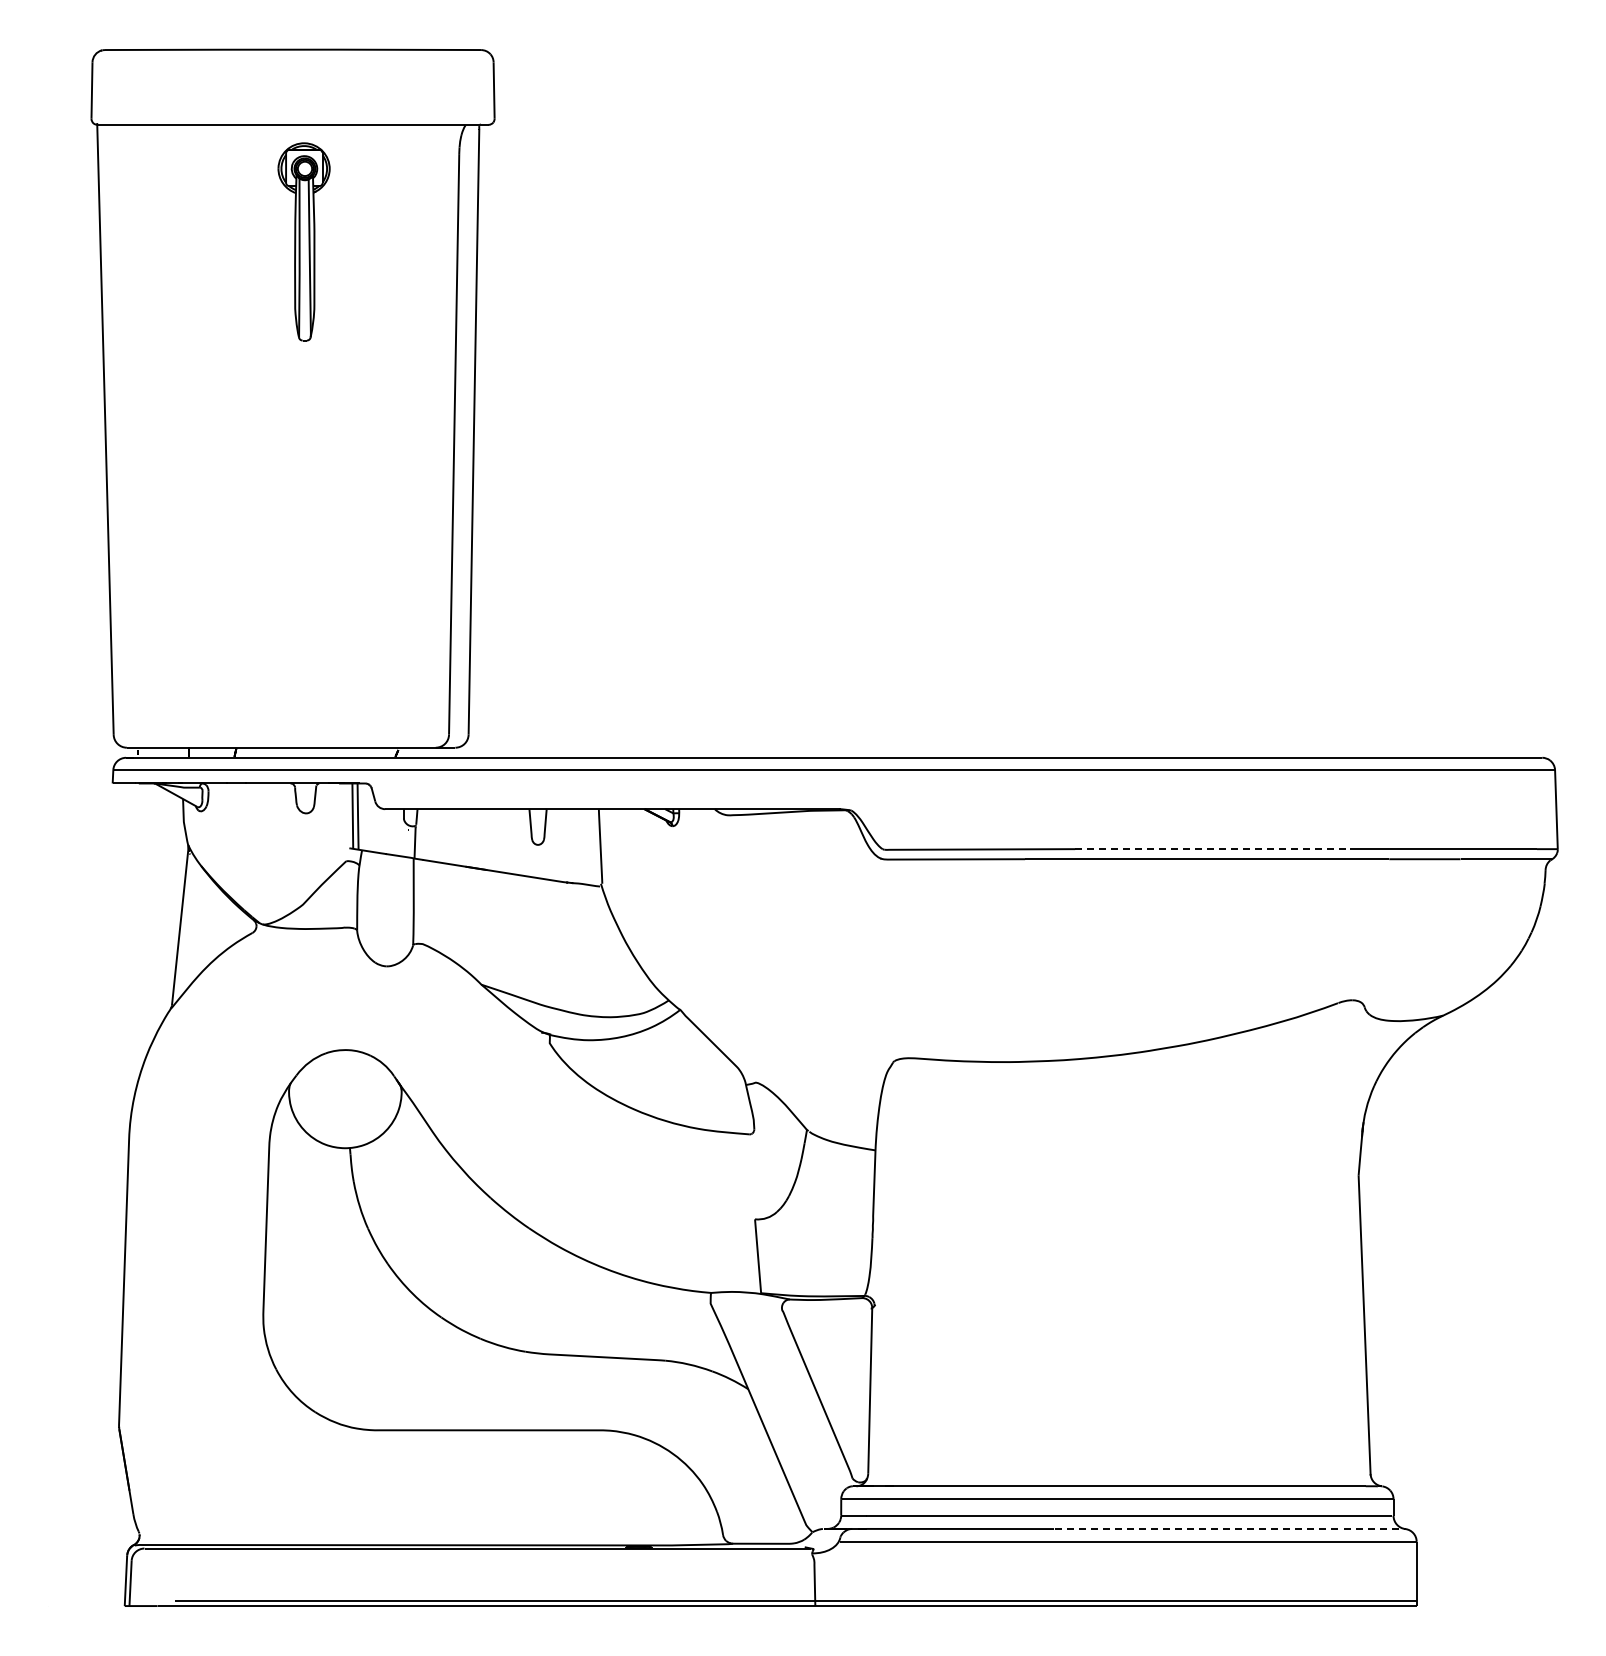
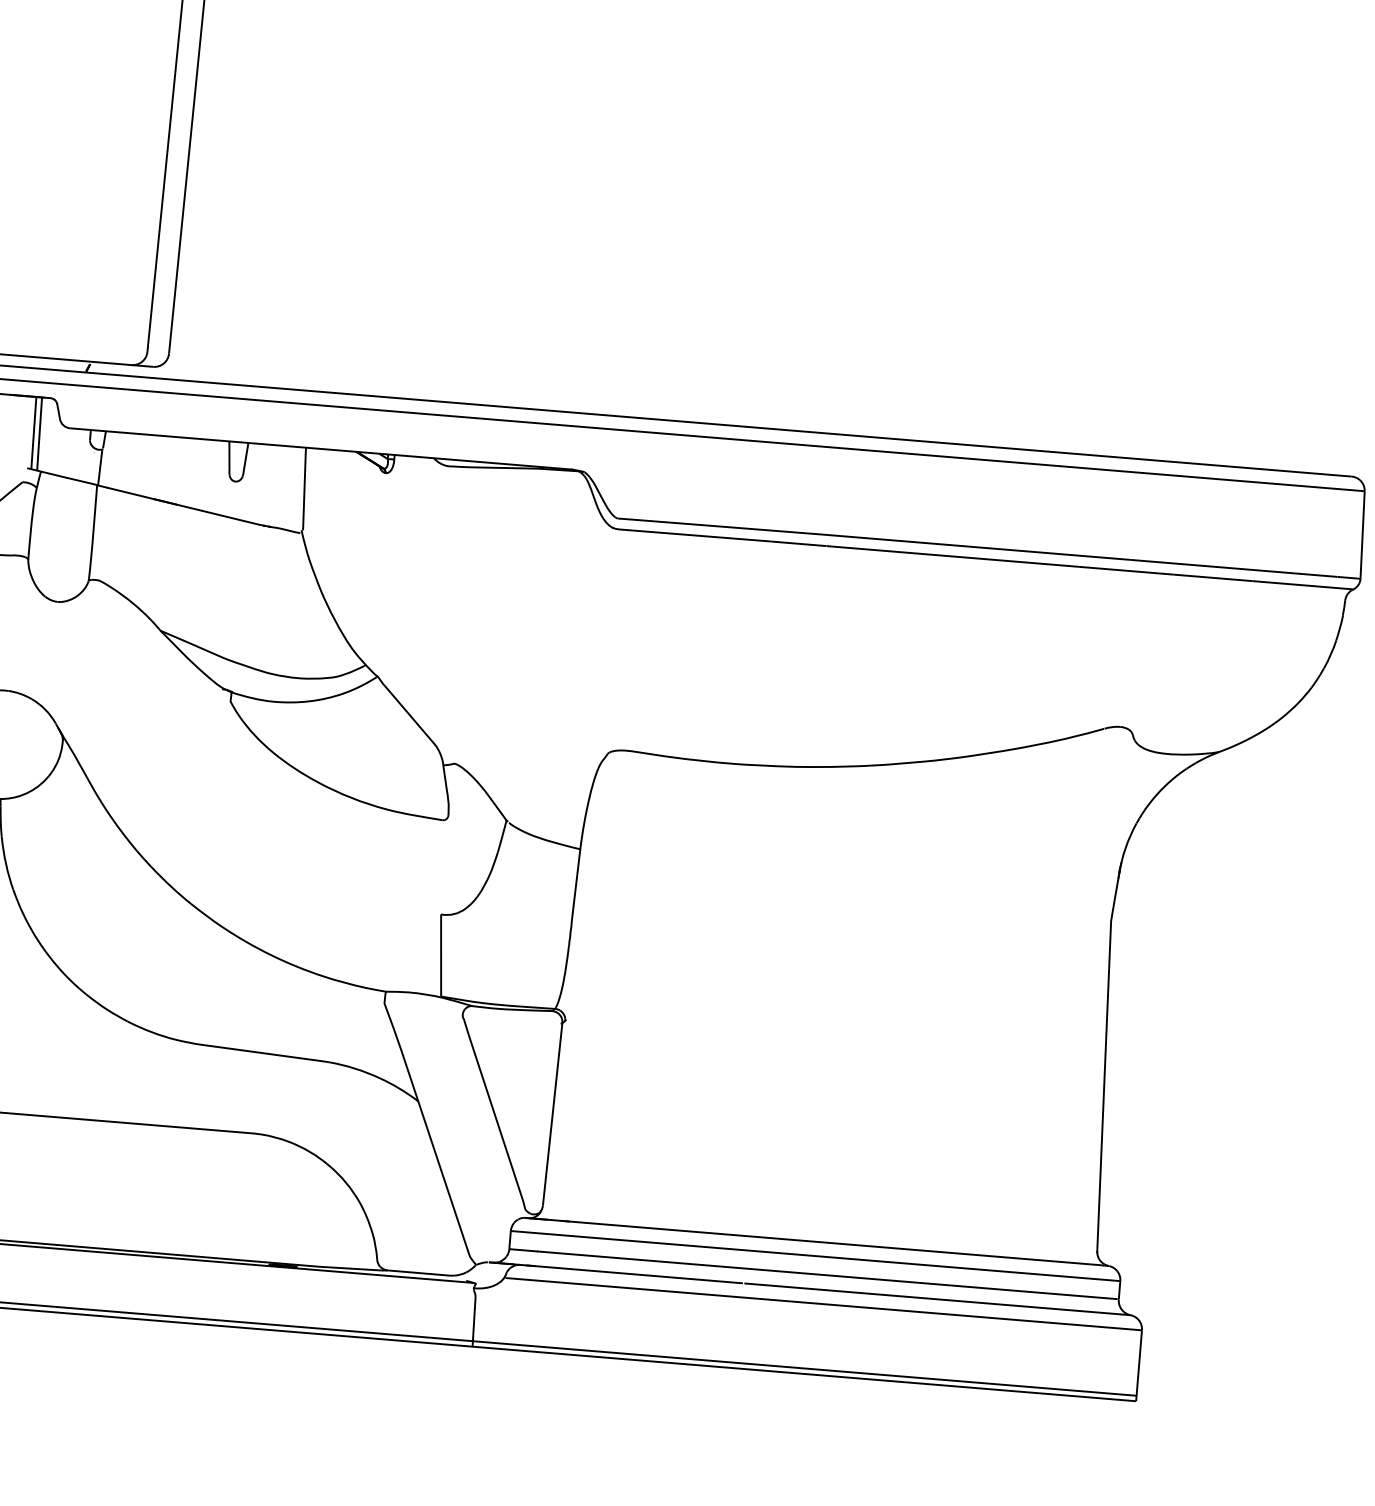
line: (1212, 849) -> (979, 547), dashed -> solid
line: (1231, 1529) -> (938, 1299), dashed -> solid

